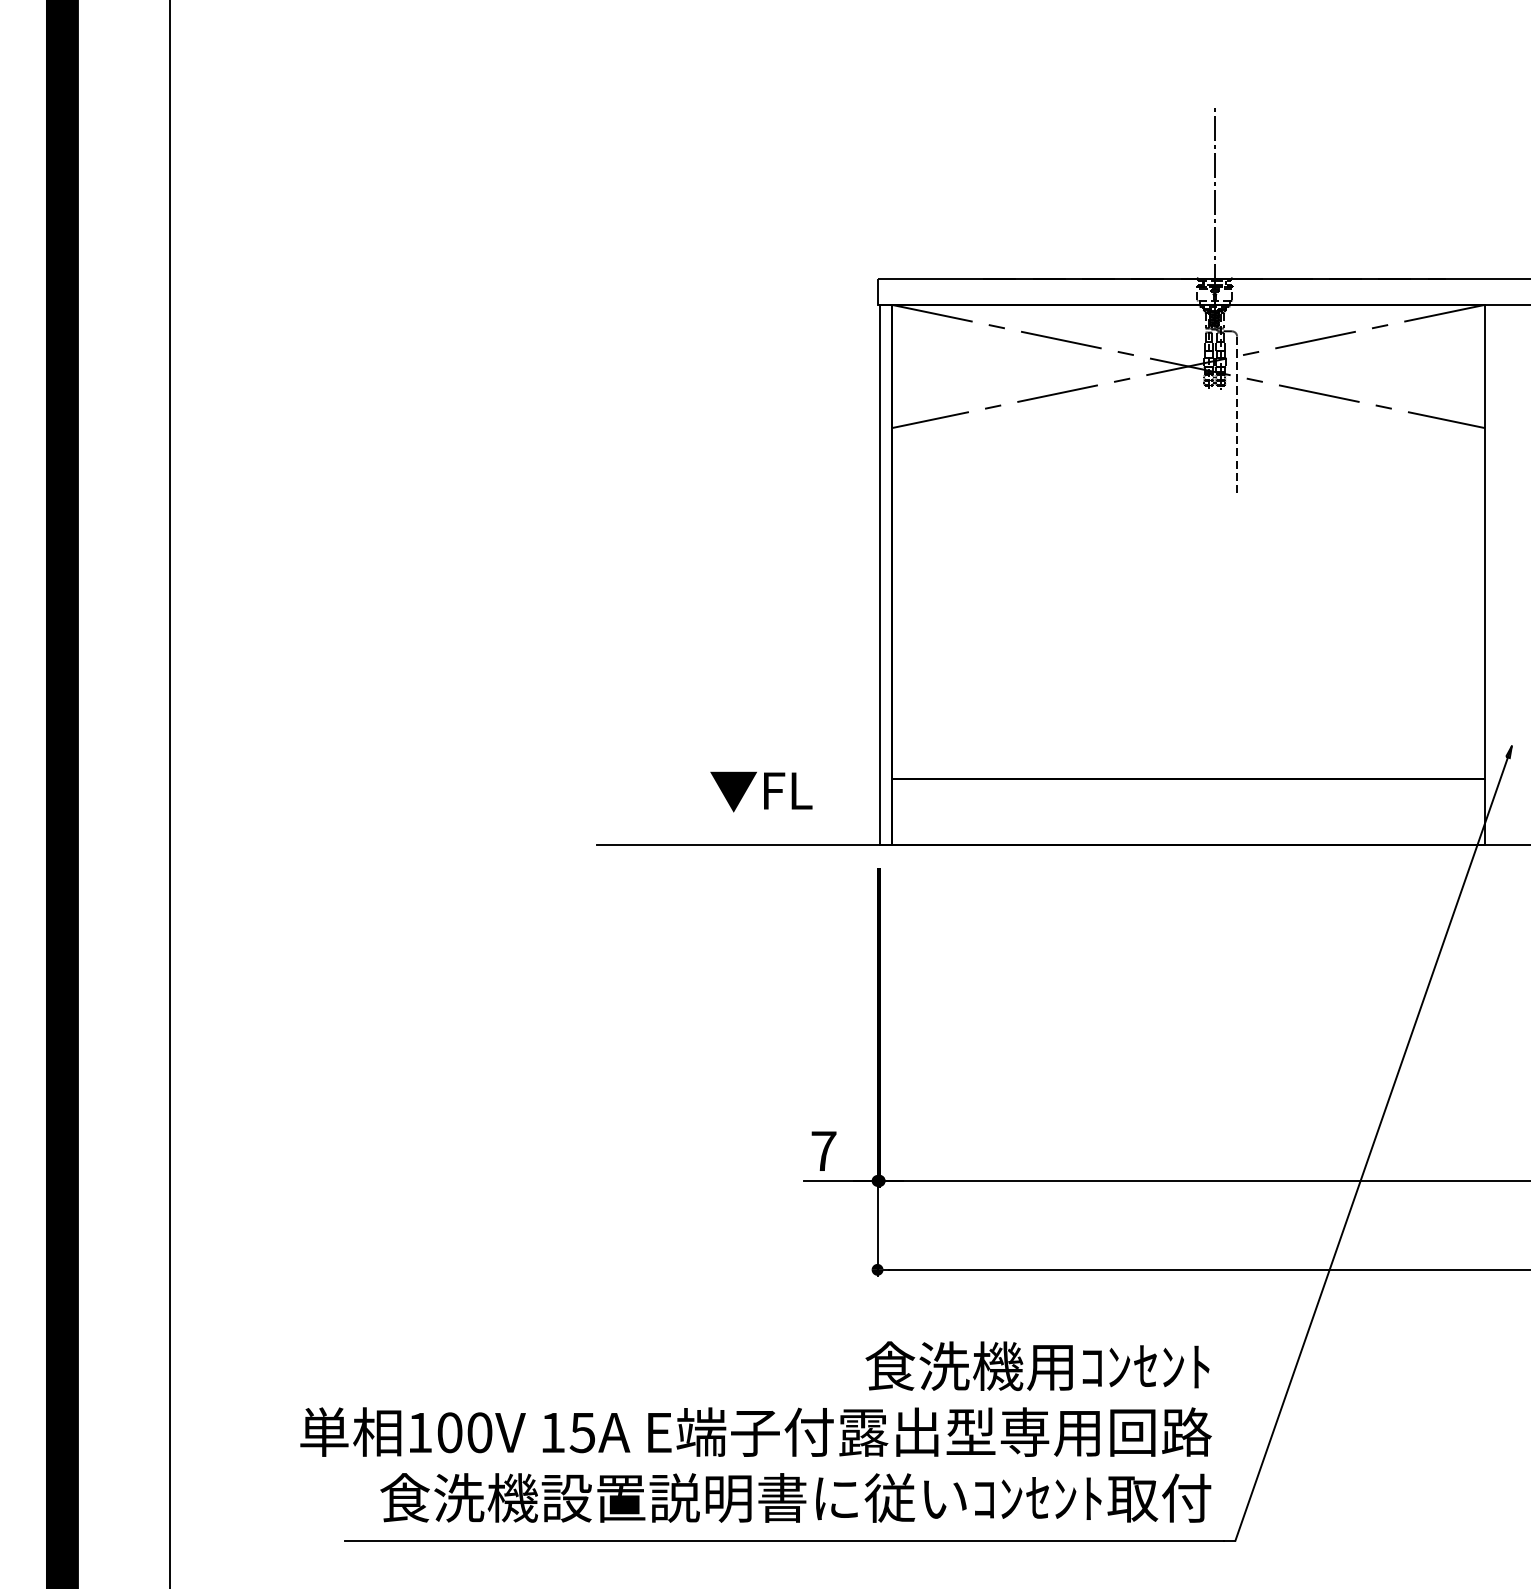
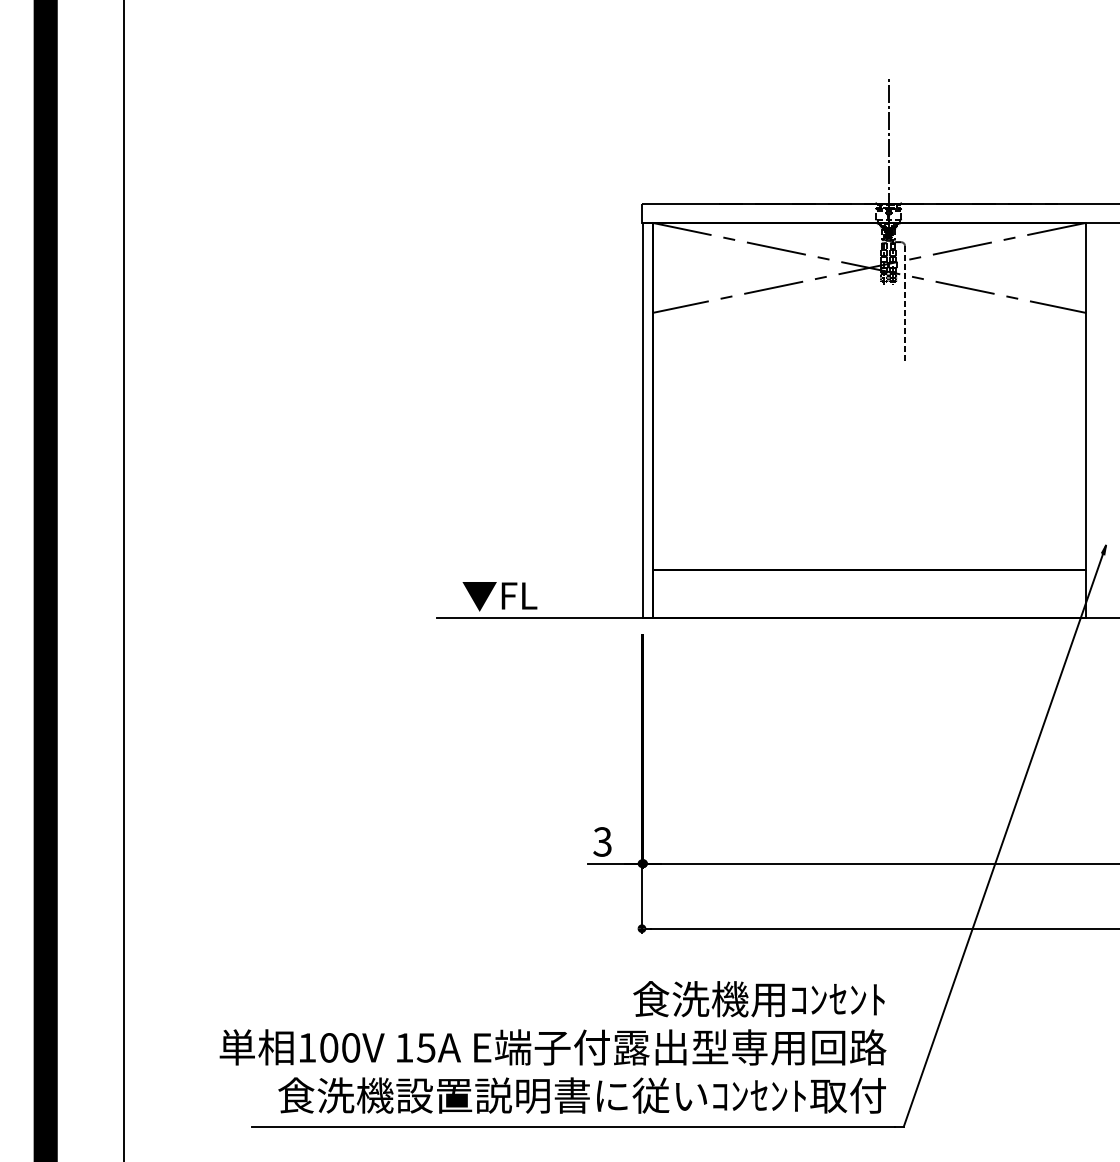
text: (761, 791) -> (500, 596), moved
text: (823, 1150) -> (602, 841), 7 -> 3

